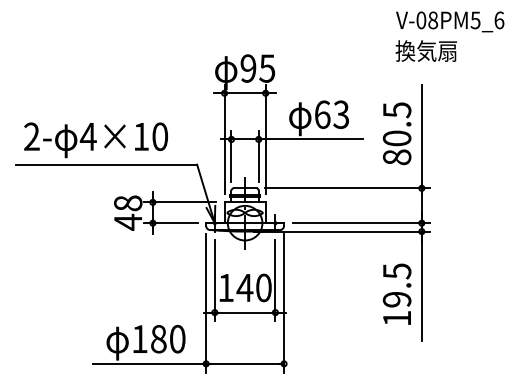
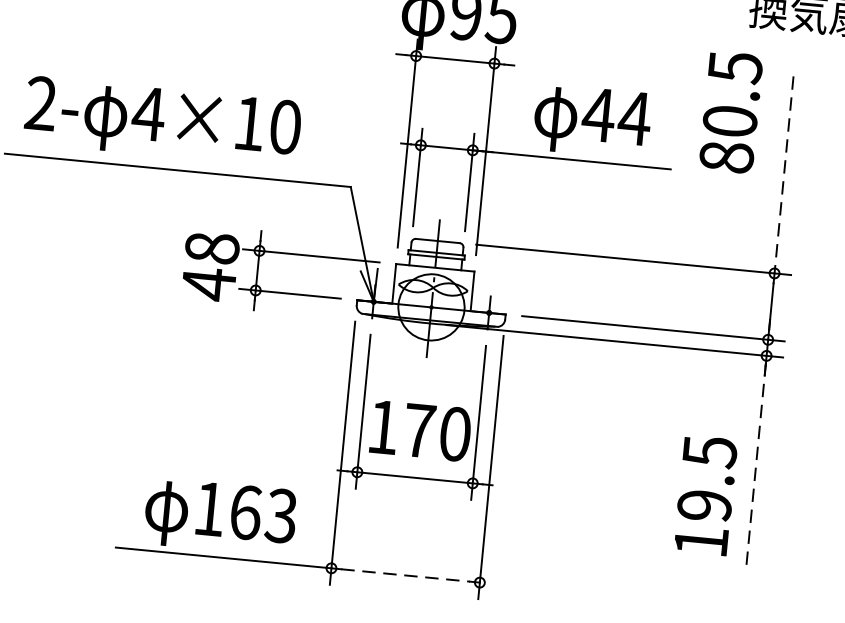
text: (331, 114) -> (615, 116), 63 -> 44
text: (396, 133) -> (729, 111), moved
line: (421, 136) -> (783, 174), solid -> dashed
line: (421, 286) -> (755, 460), solid -> dashed
text: (244, 287) -> (418, 429), 140 -> 170
text: (396, 293) -> (704, 493), moved
text: (168, 338) -> (264, 513), 180 -> 163
line: (245, 363) -> (406, 574), solid -> dashed

